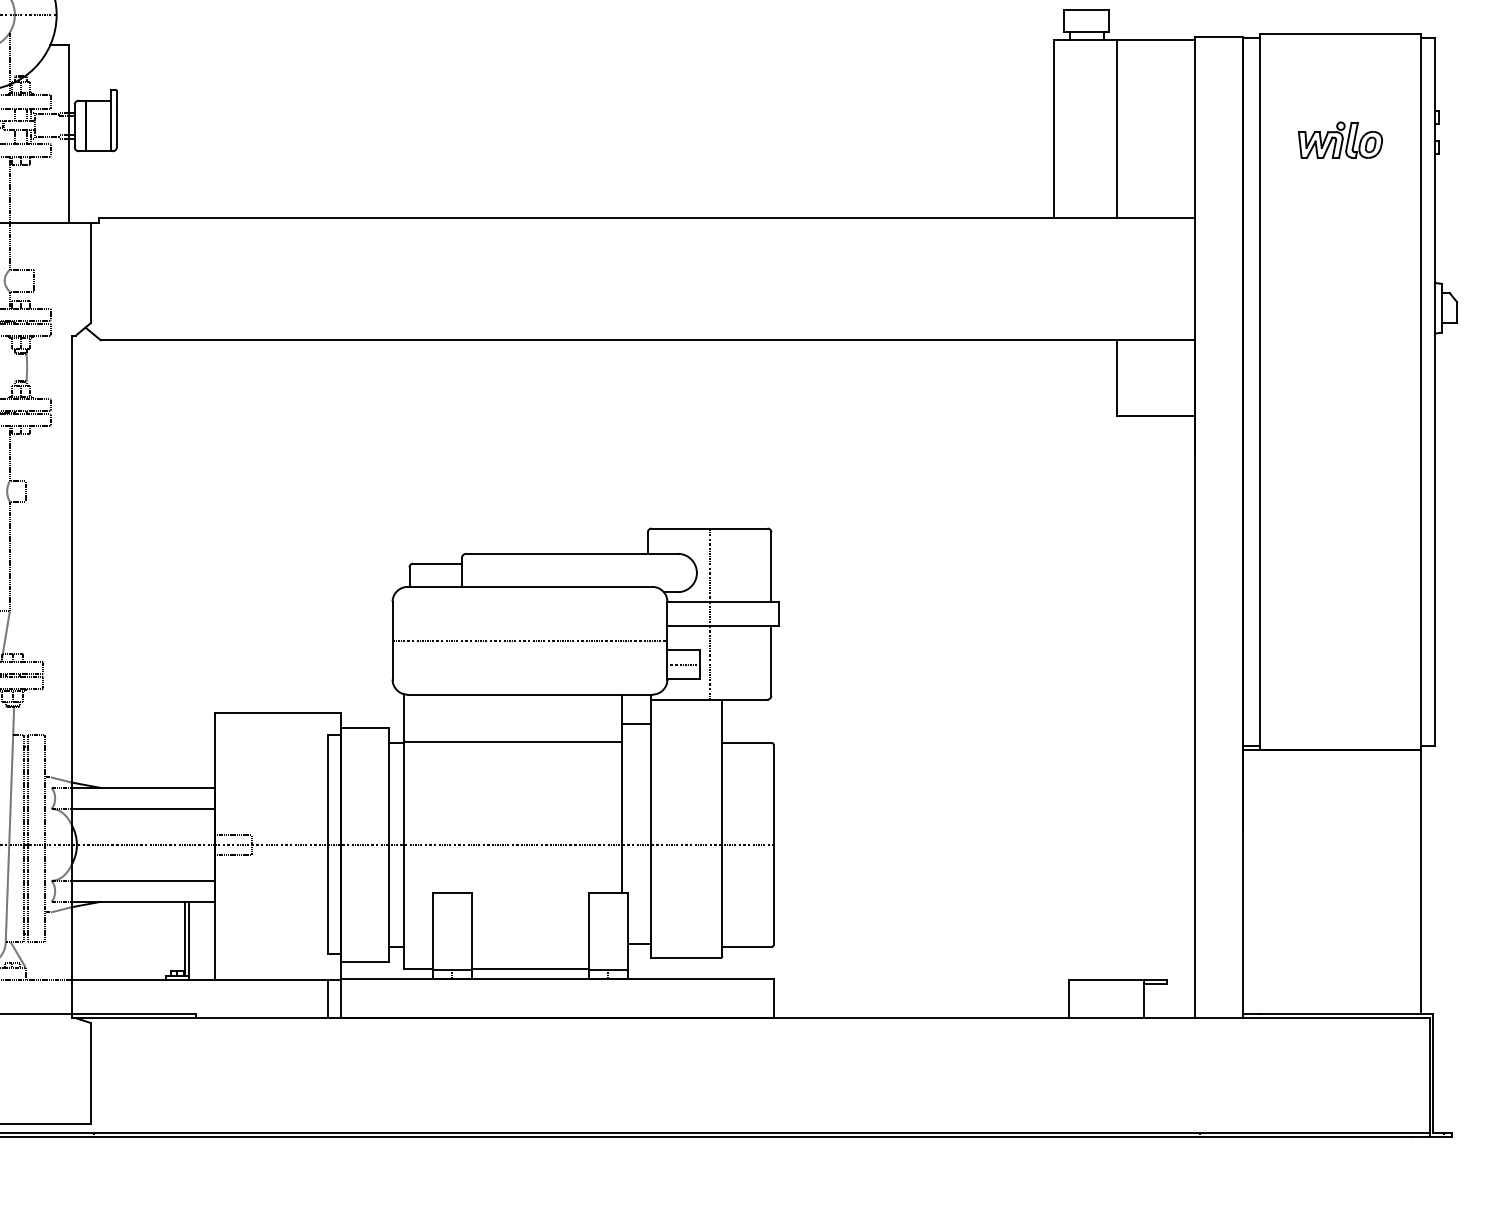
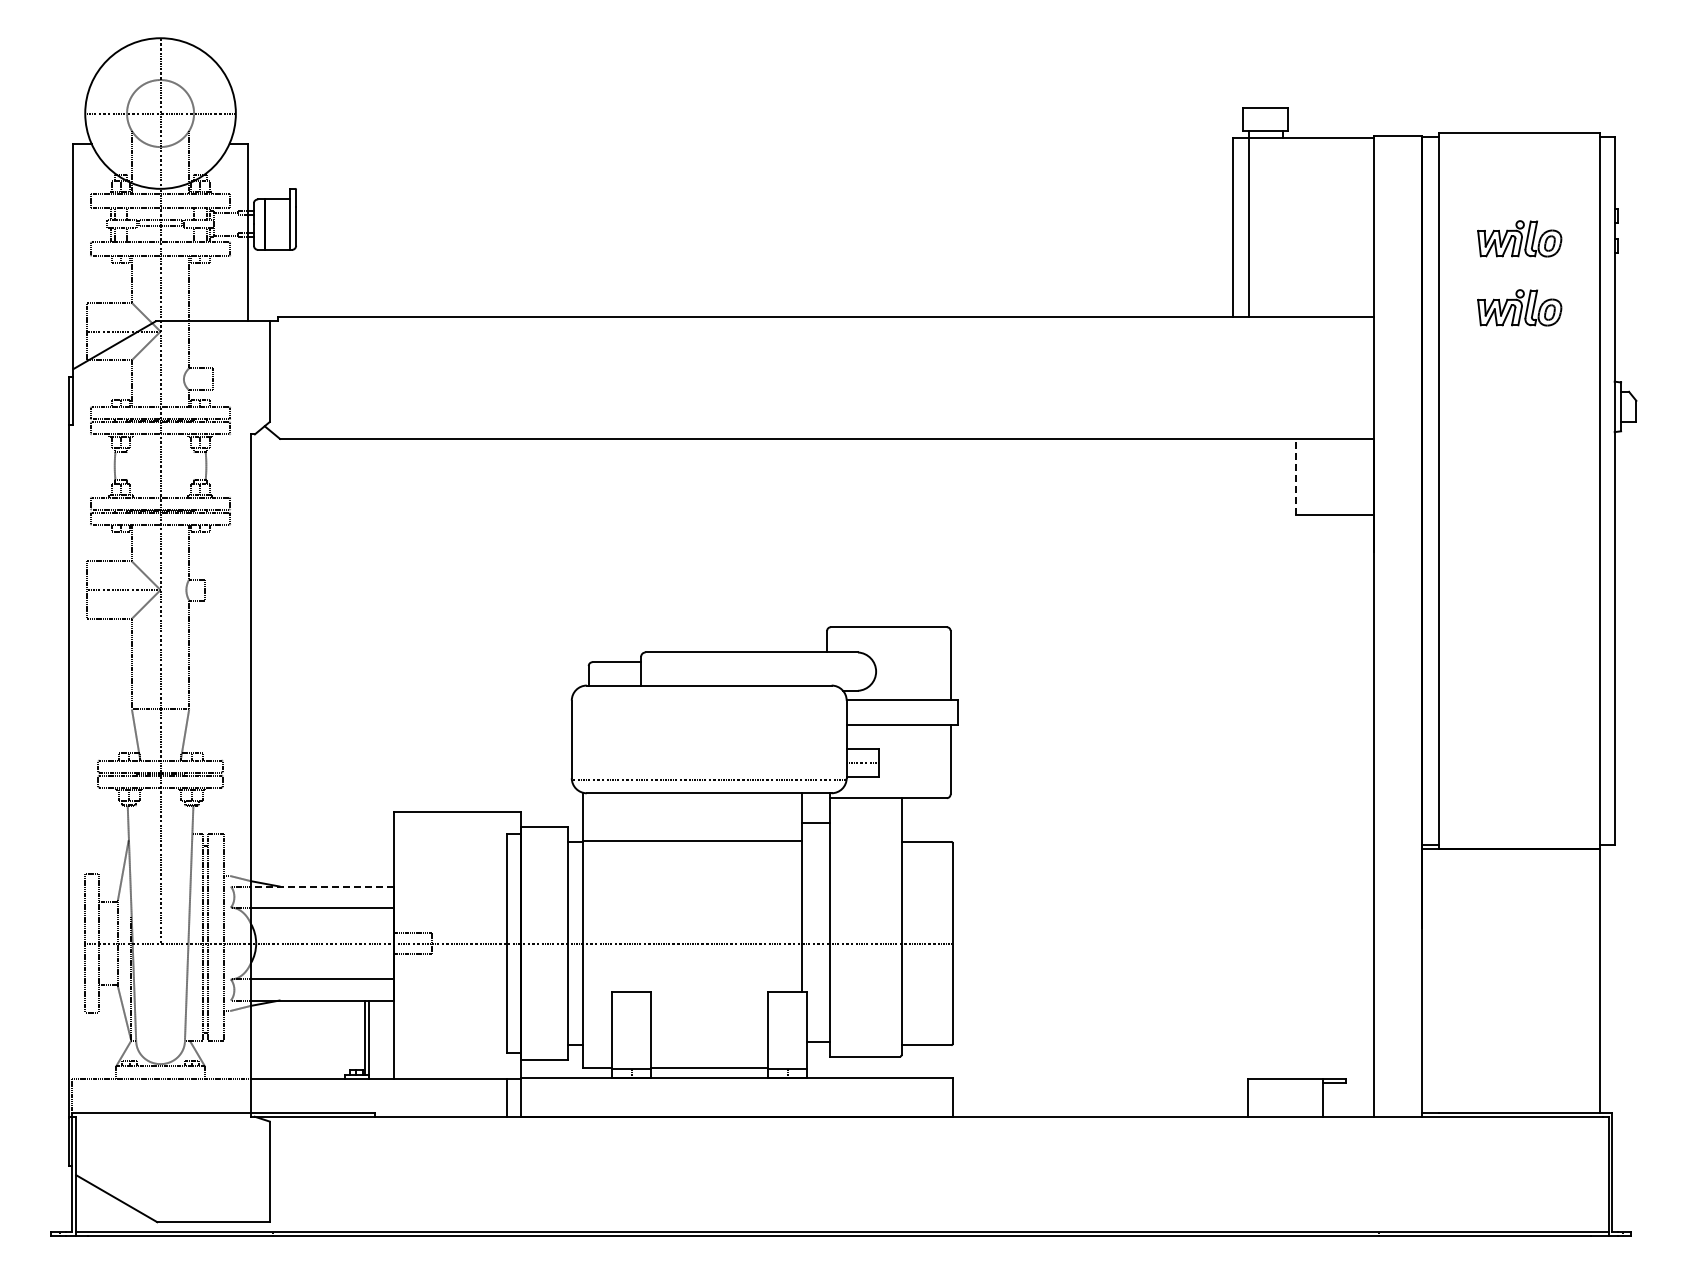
line: (1117, 128) -> (1249, 227), moved
part: (1340, 208) -> (1519, 307), added
line: (1117, 377) -> (1296, 476), solid -> dashed
line: (709, 613) -> (888, 712), removed
line: (529, 640) -> (708, 780), moved
line: (143, 787) -> (322, 886), solid -> dashed

